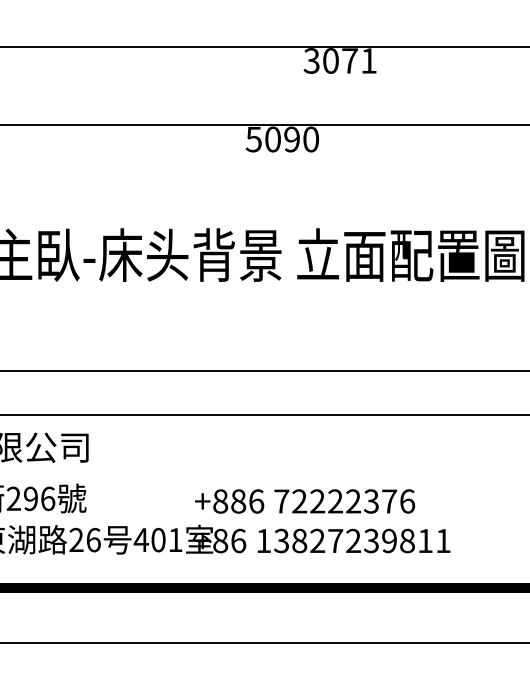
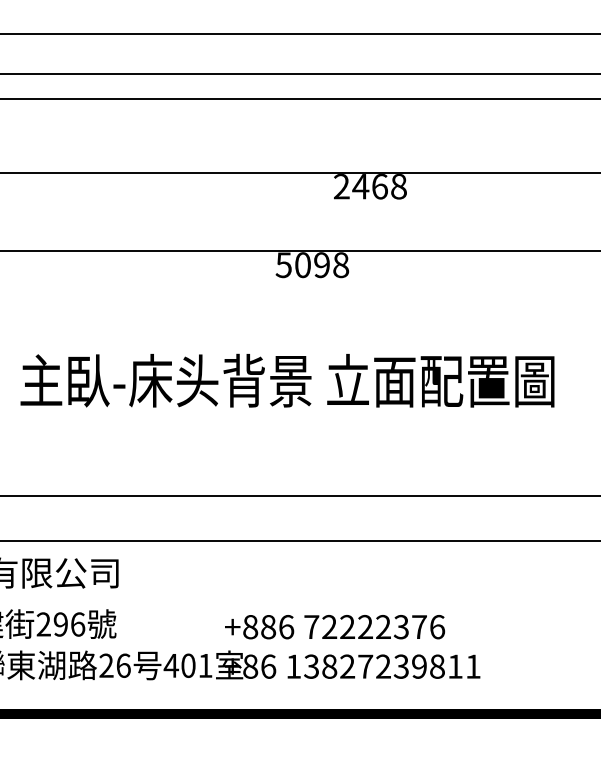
text: (339, 60) -> (369, 186), 3071 -> 2468
text: (311, 138) -> (341, 264), 5090 -> 5098

